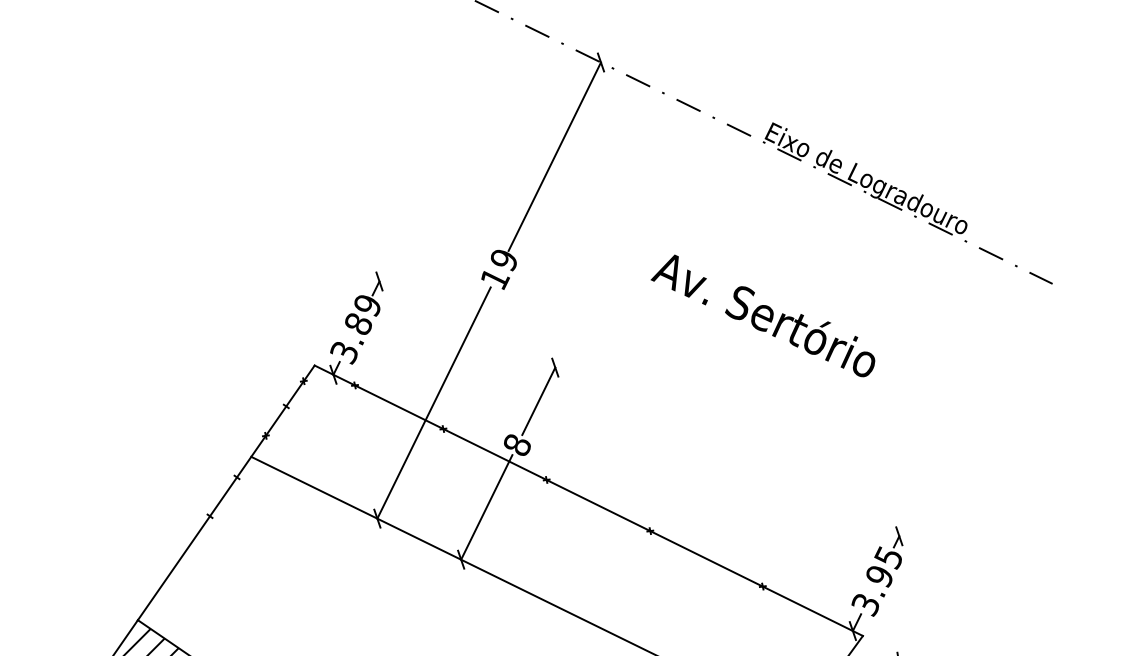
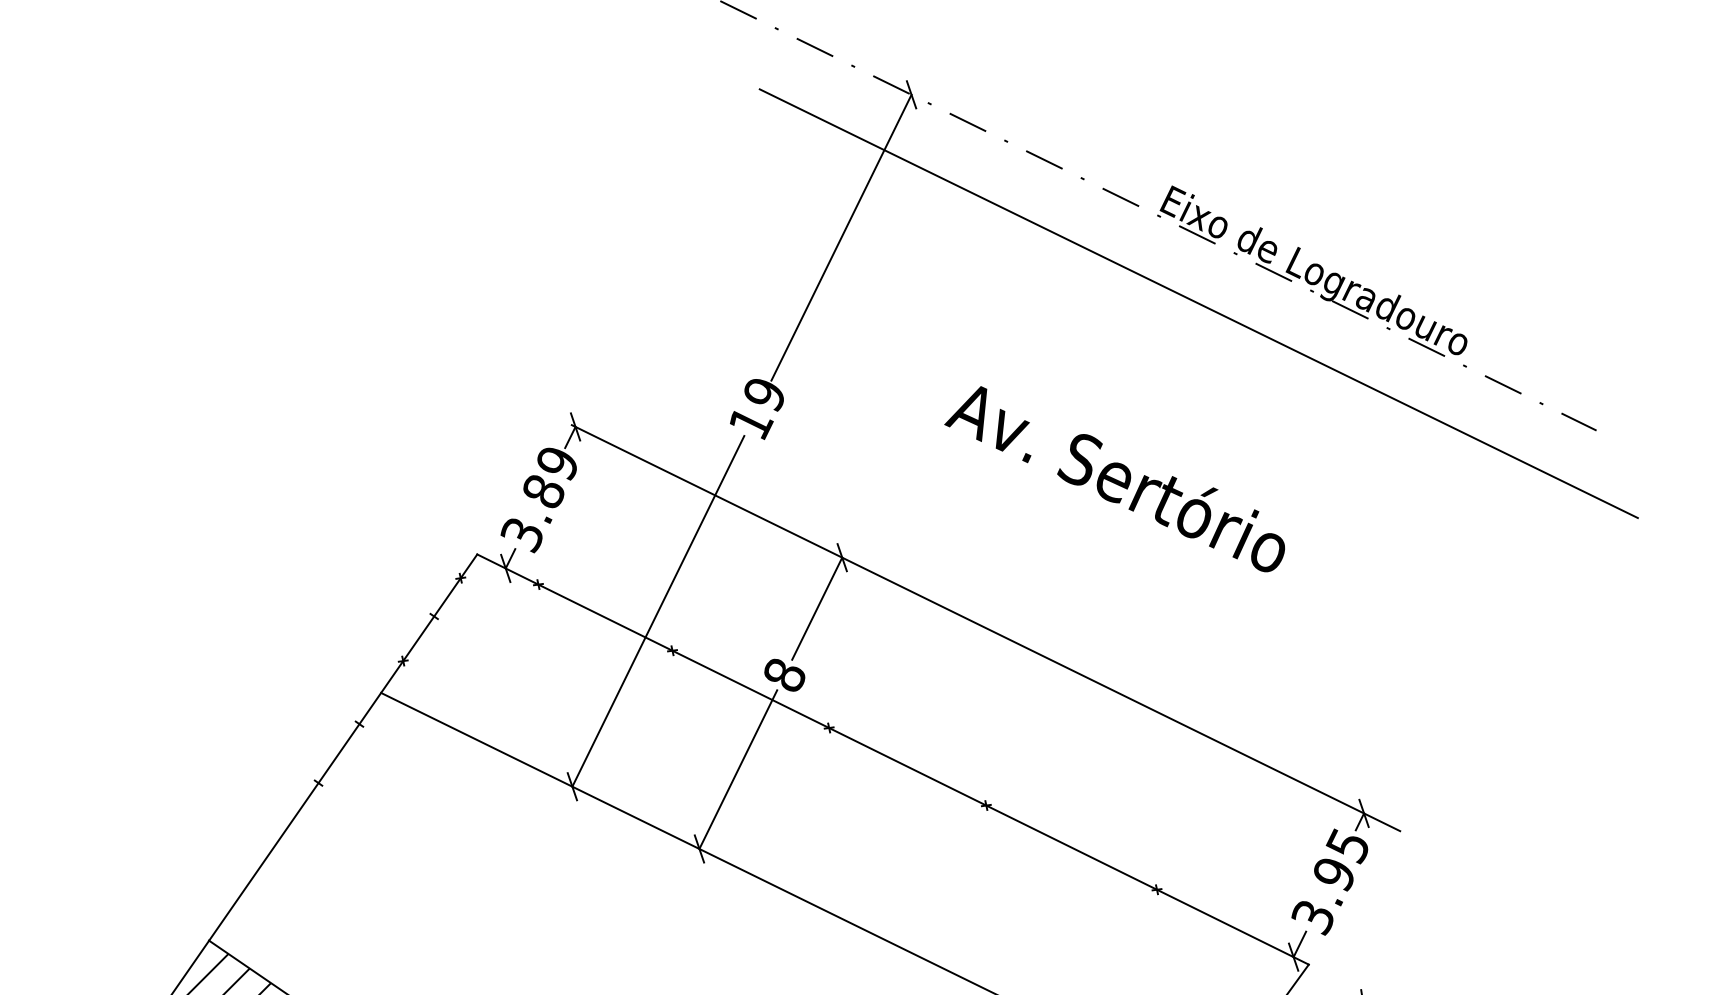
line: (789, 199) -> (1197, 302), added
text: (762, 315) -> (1114, 478), moved
line: (650, 413) -> (986, 627), added

